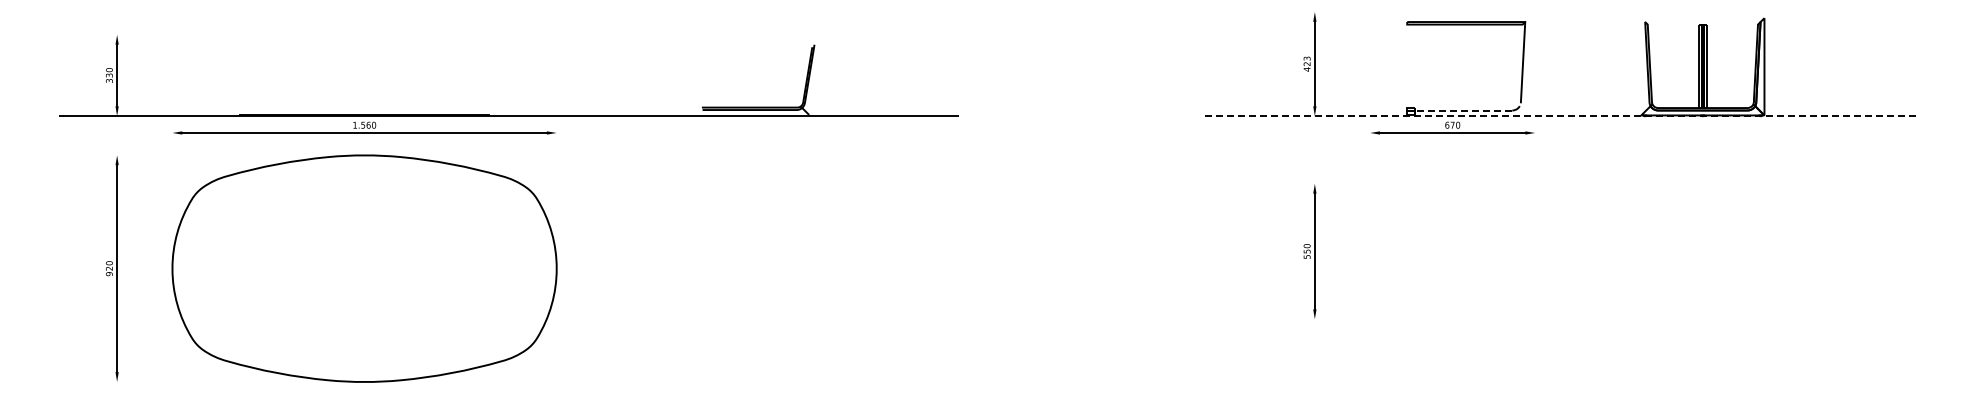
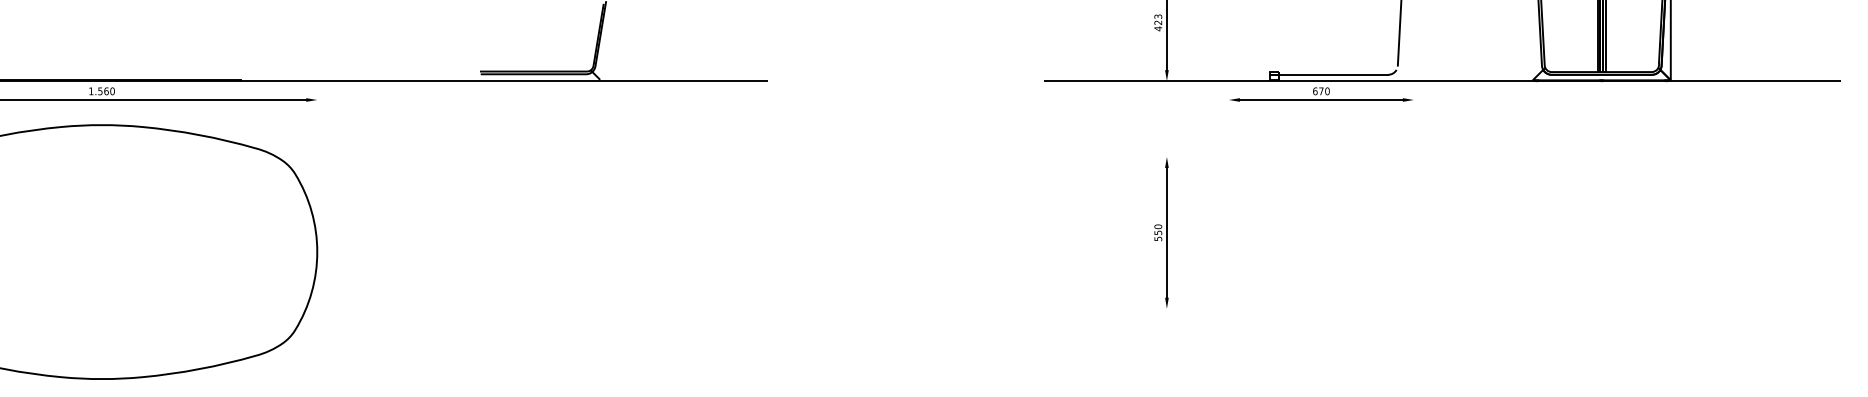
line: (1463, 110) -> (1333, 74), dashed -> solid
line: (1560, 116) -> (1442, 81), dashed -> solid

